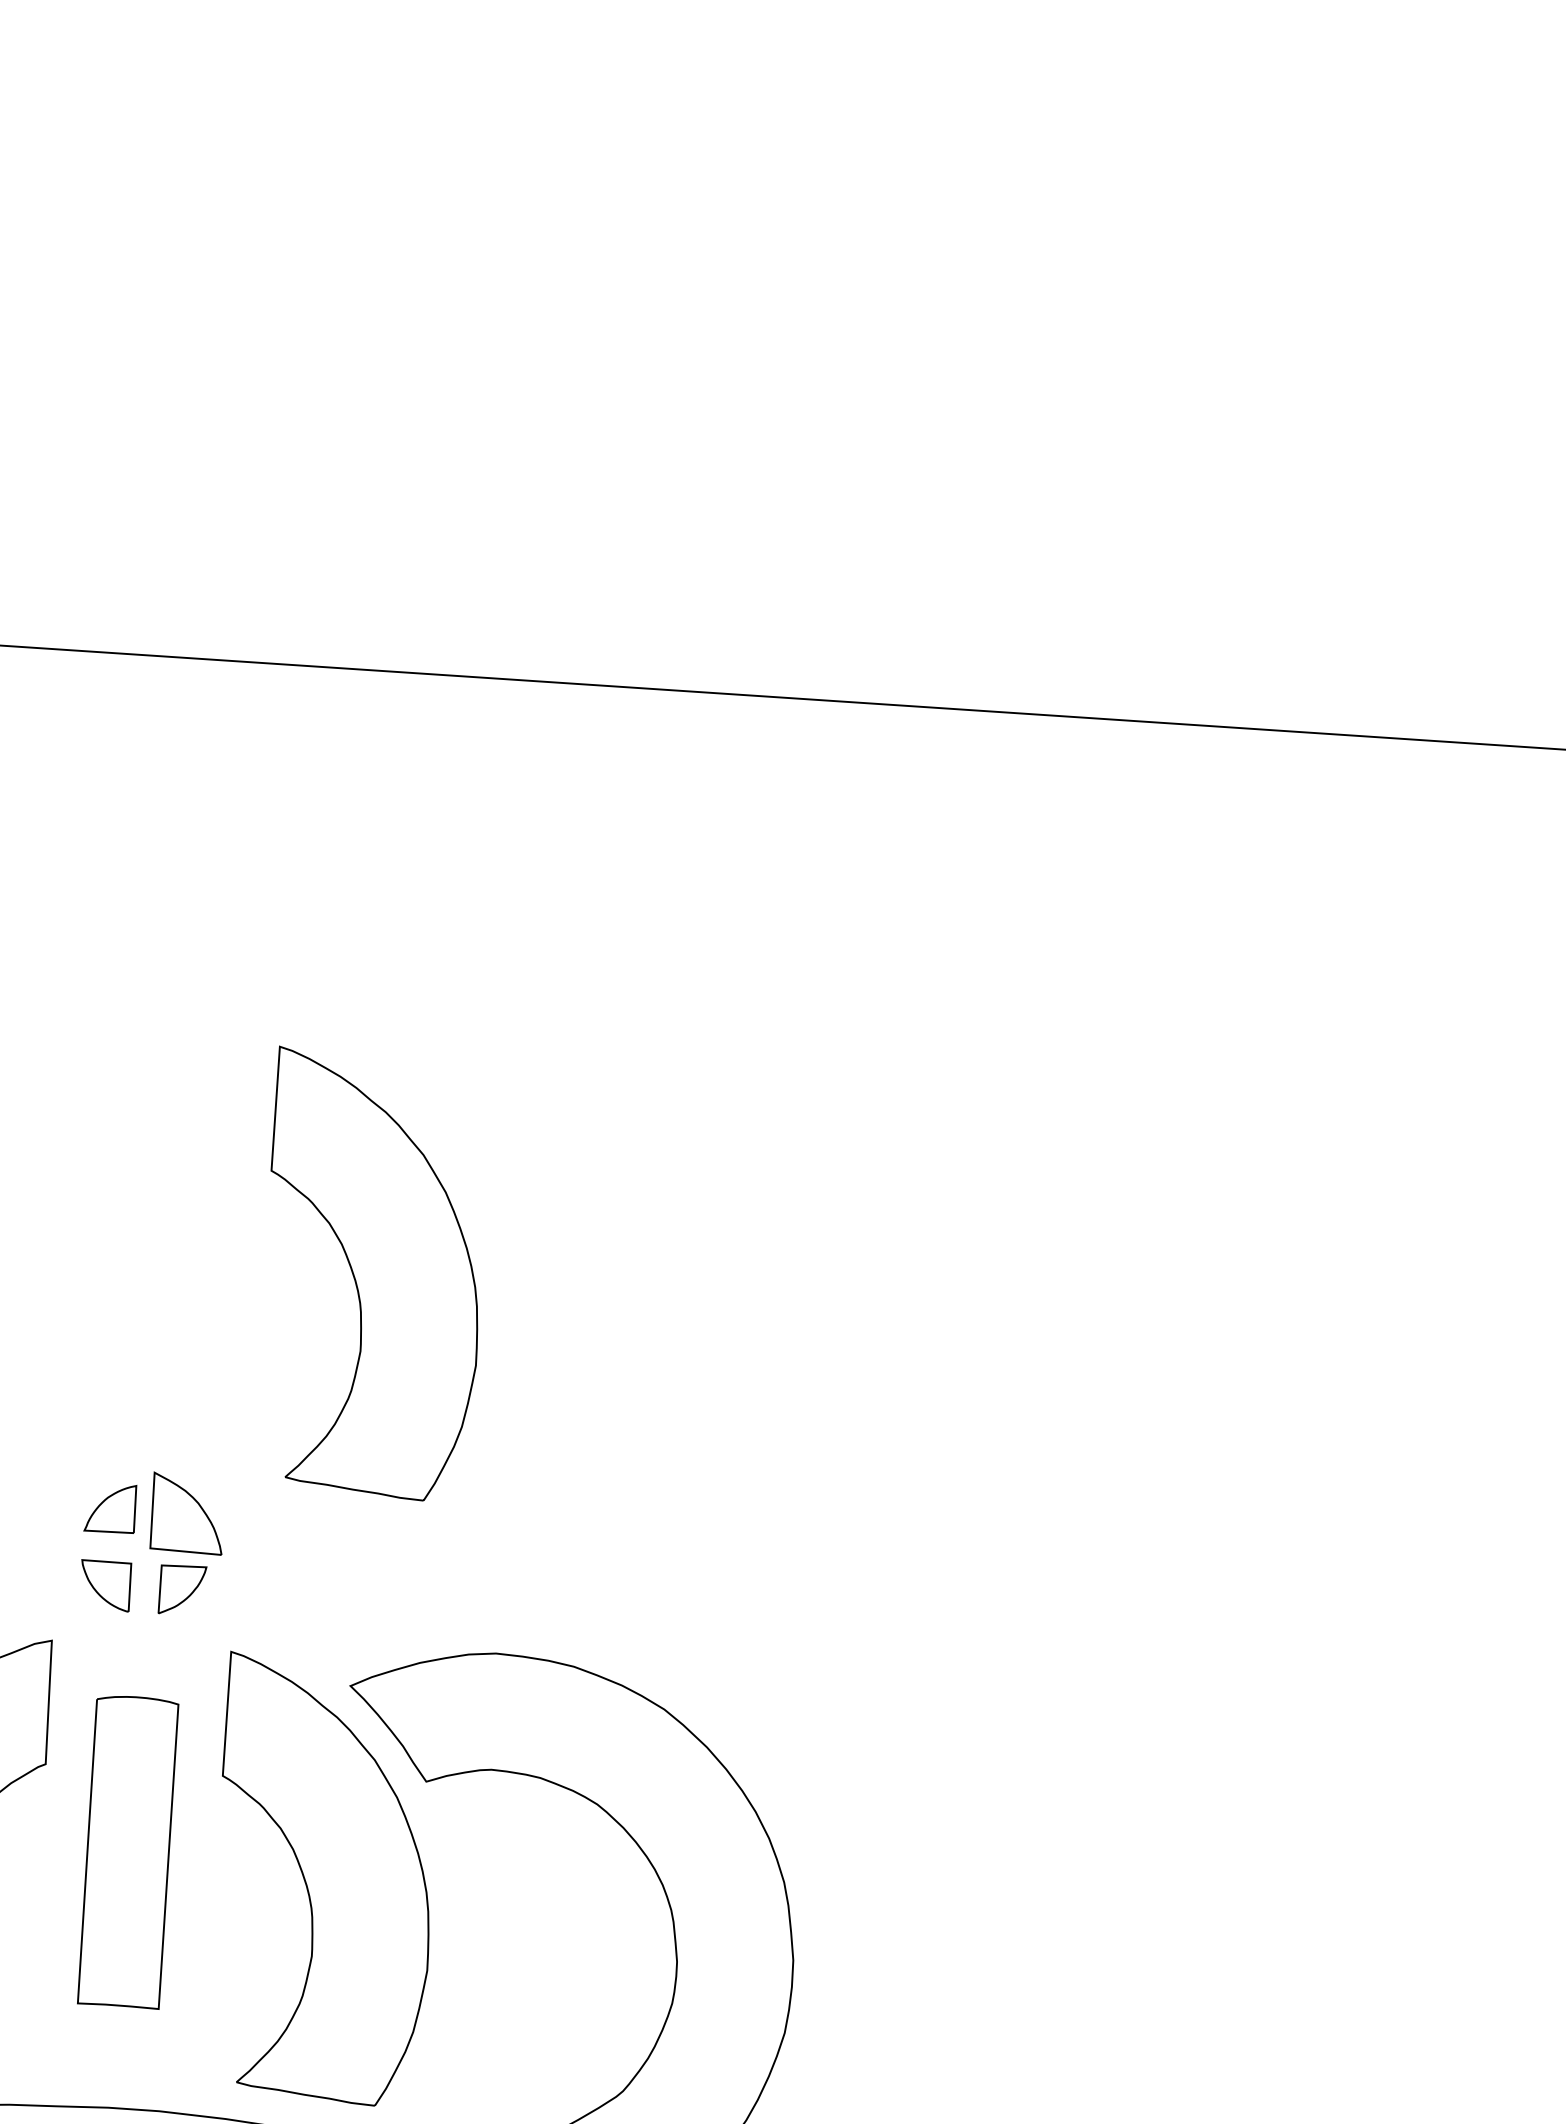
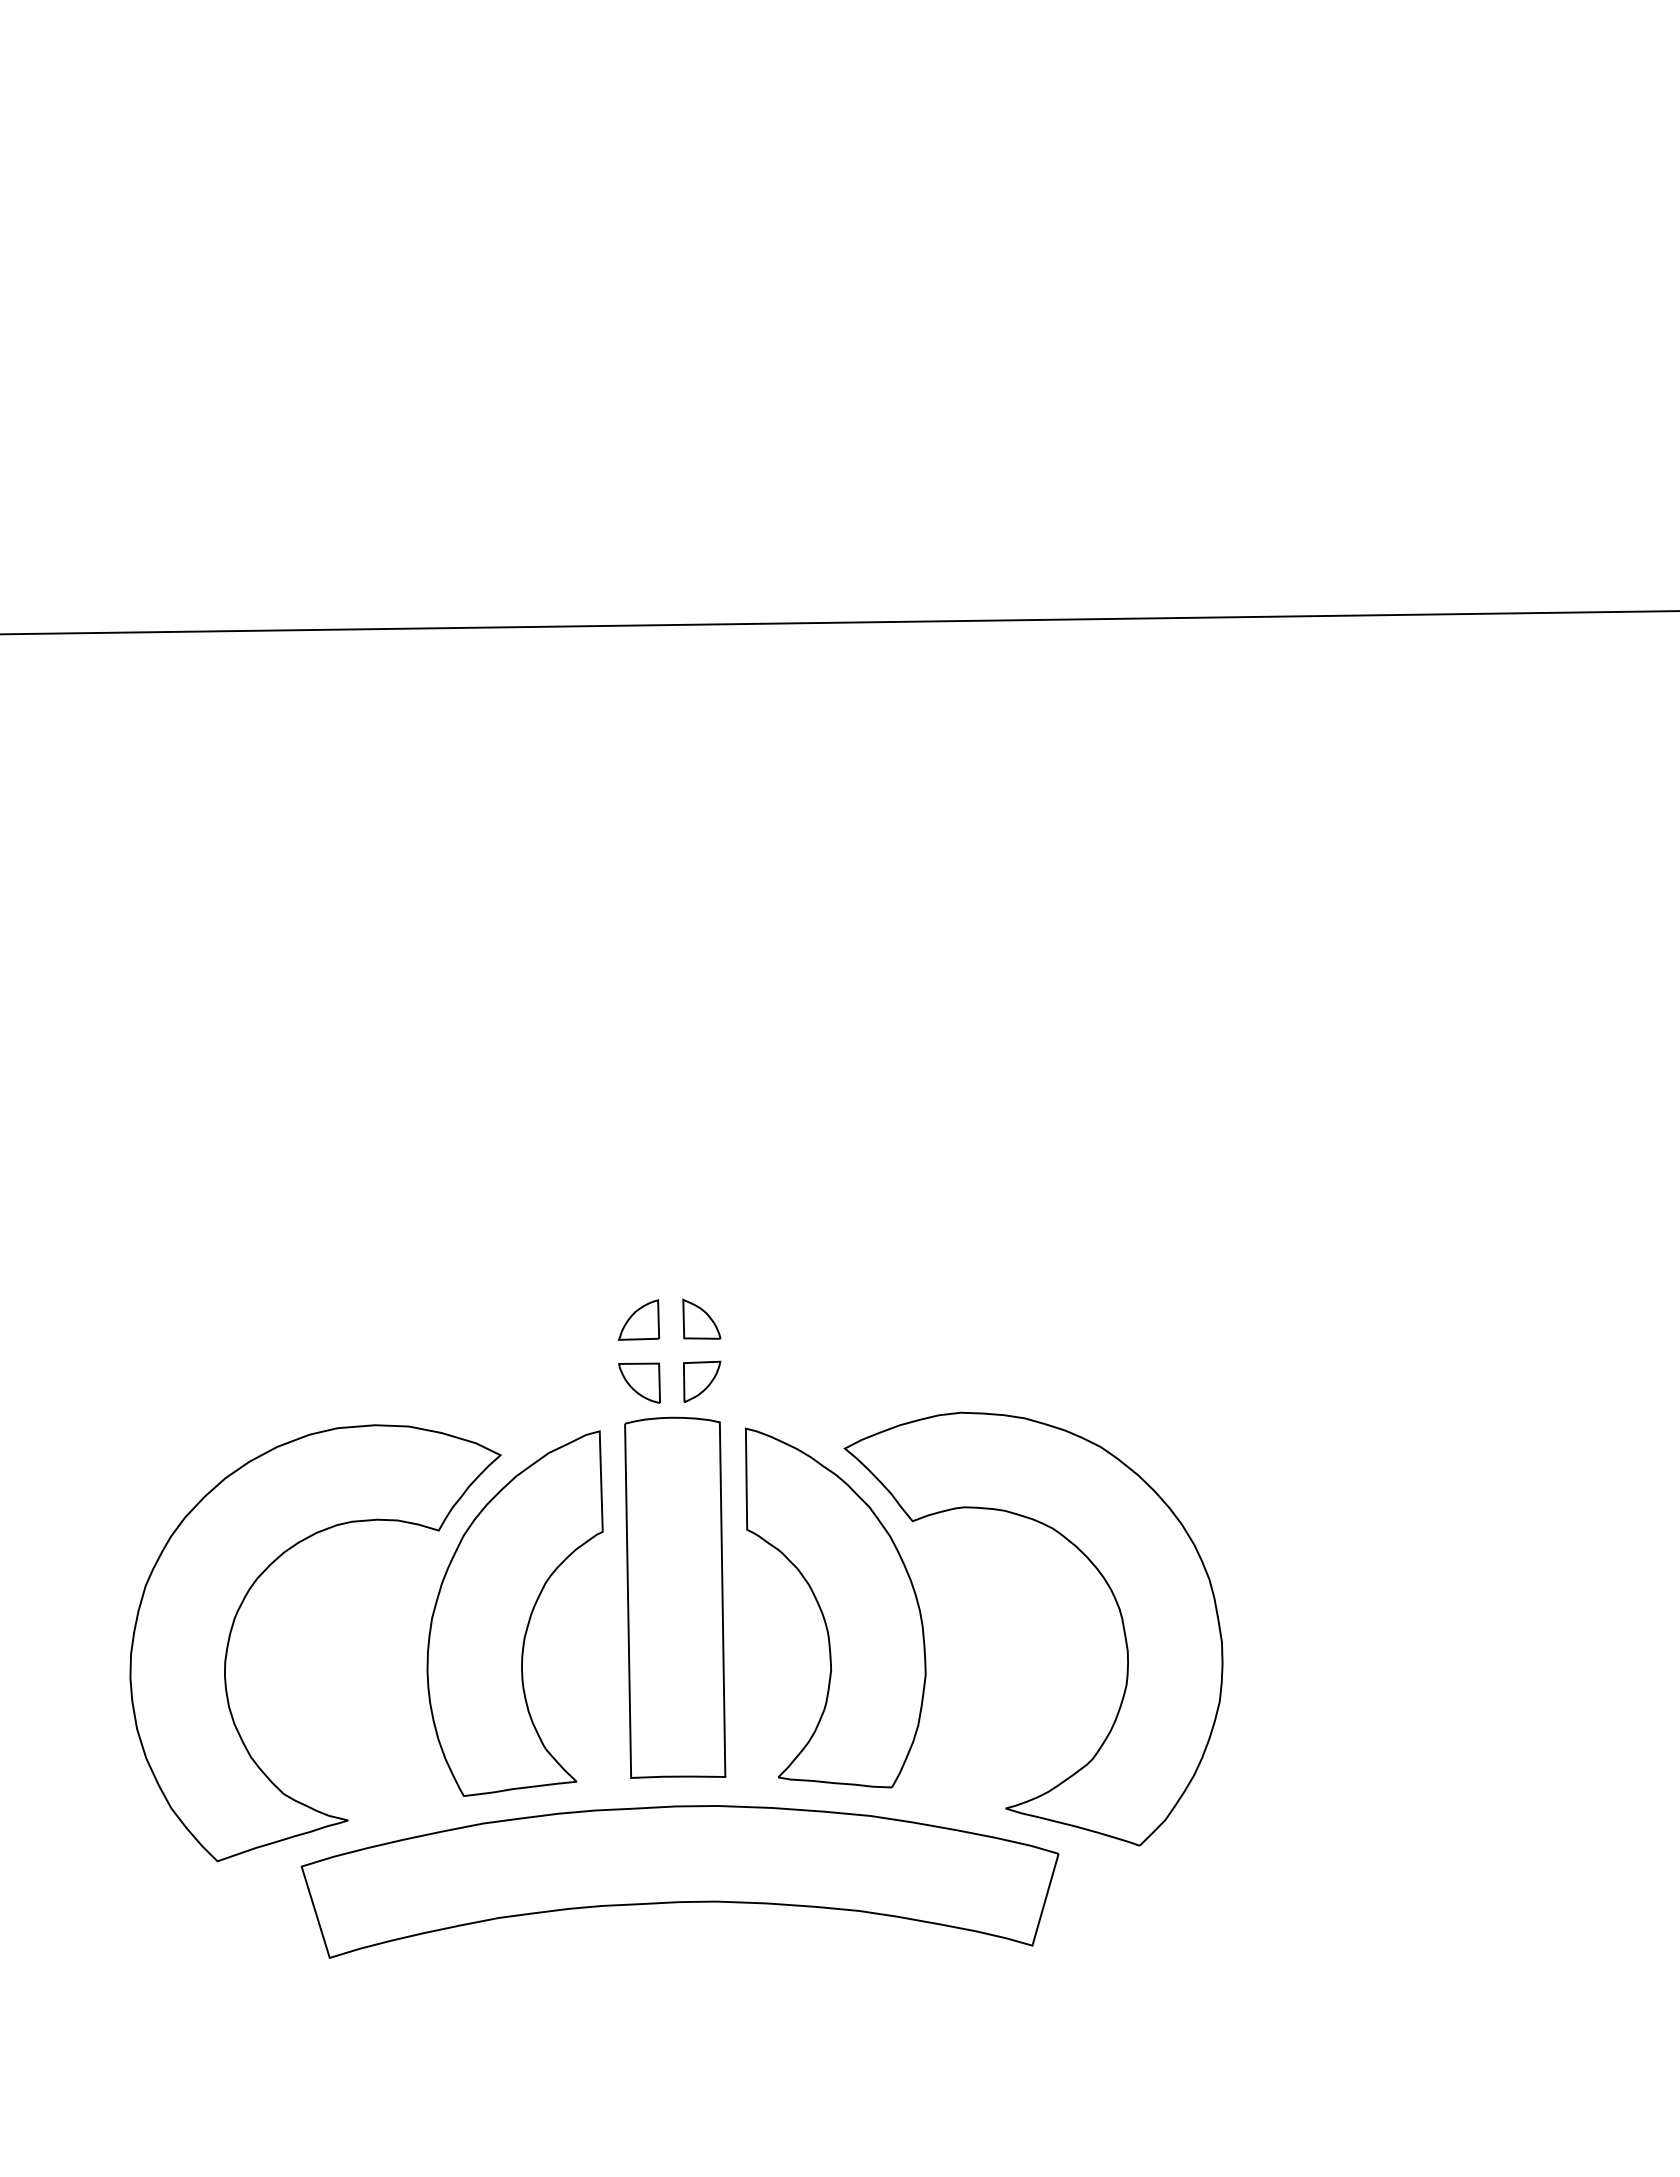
part: (372, 1274) -> (835, 1113), removed
part: (187, 1512) -> (701, 1318), size x0.62
part: (128, 1851) -> (675, 1597), size x1.43

